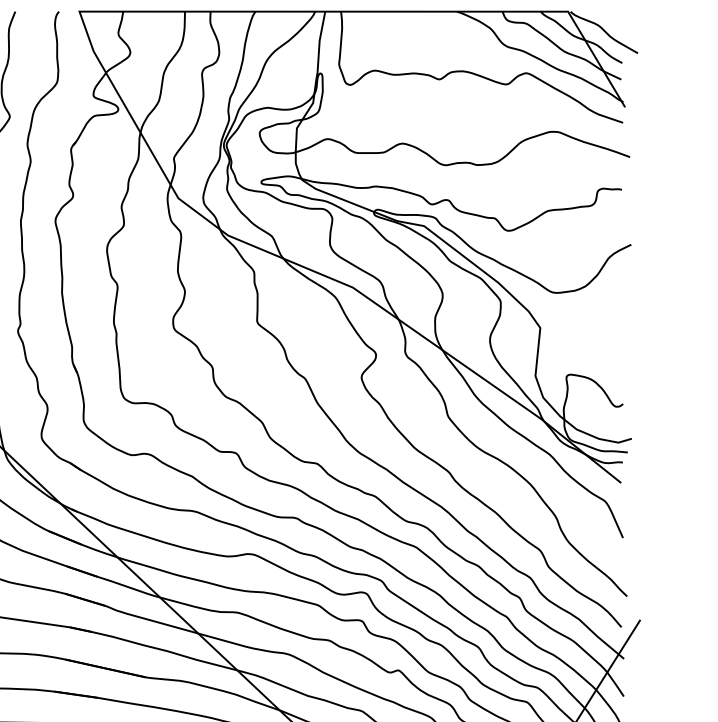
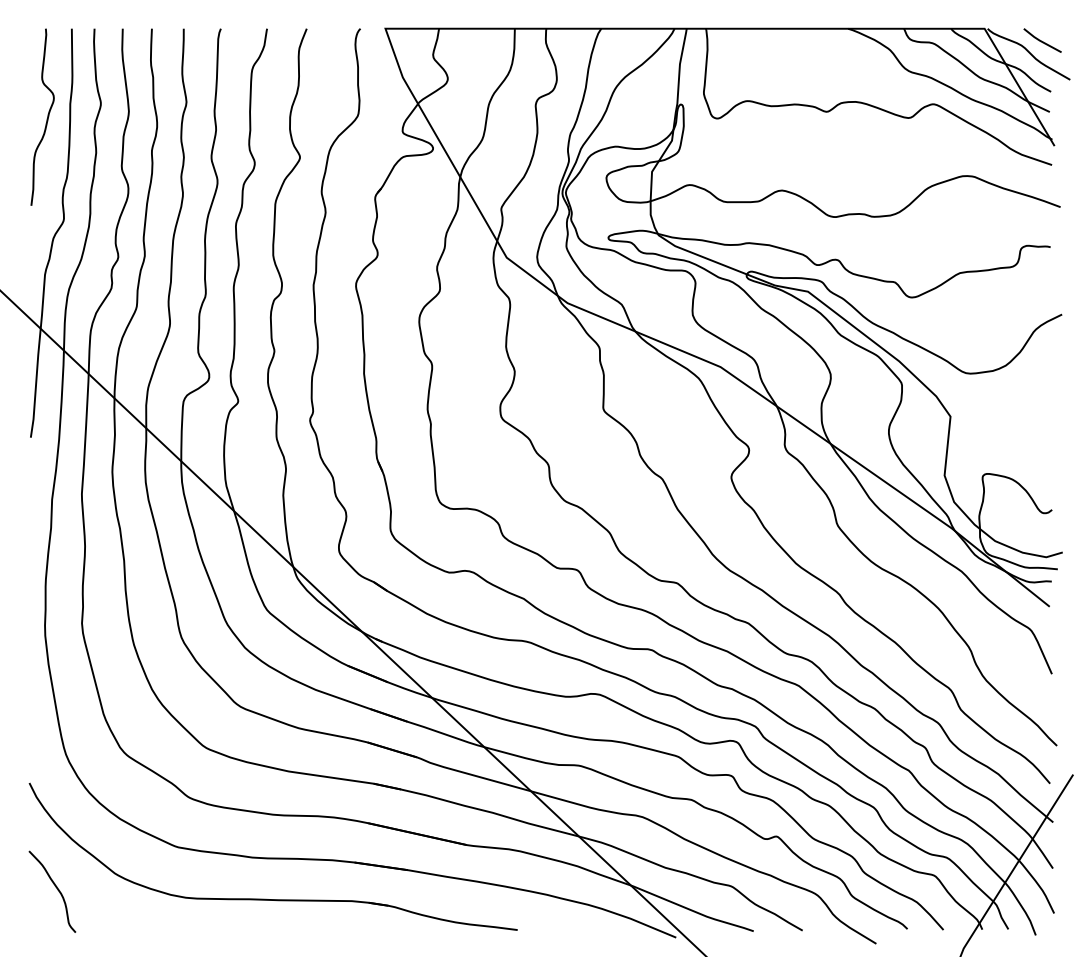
line: (614, 21) -> (1041, 40), added

